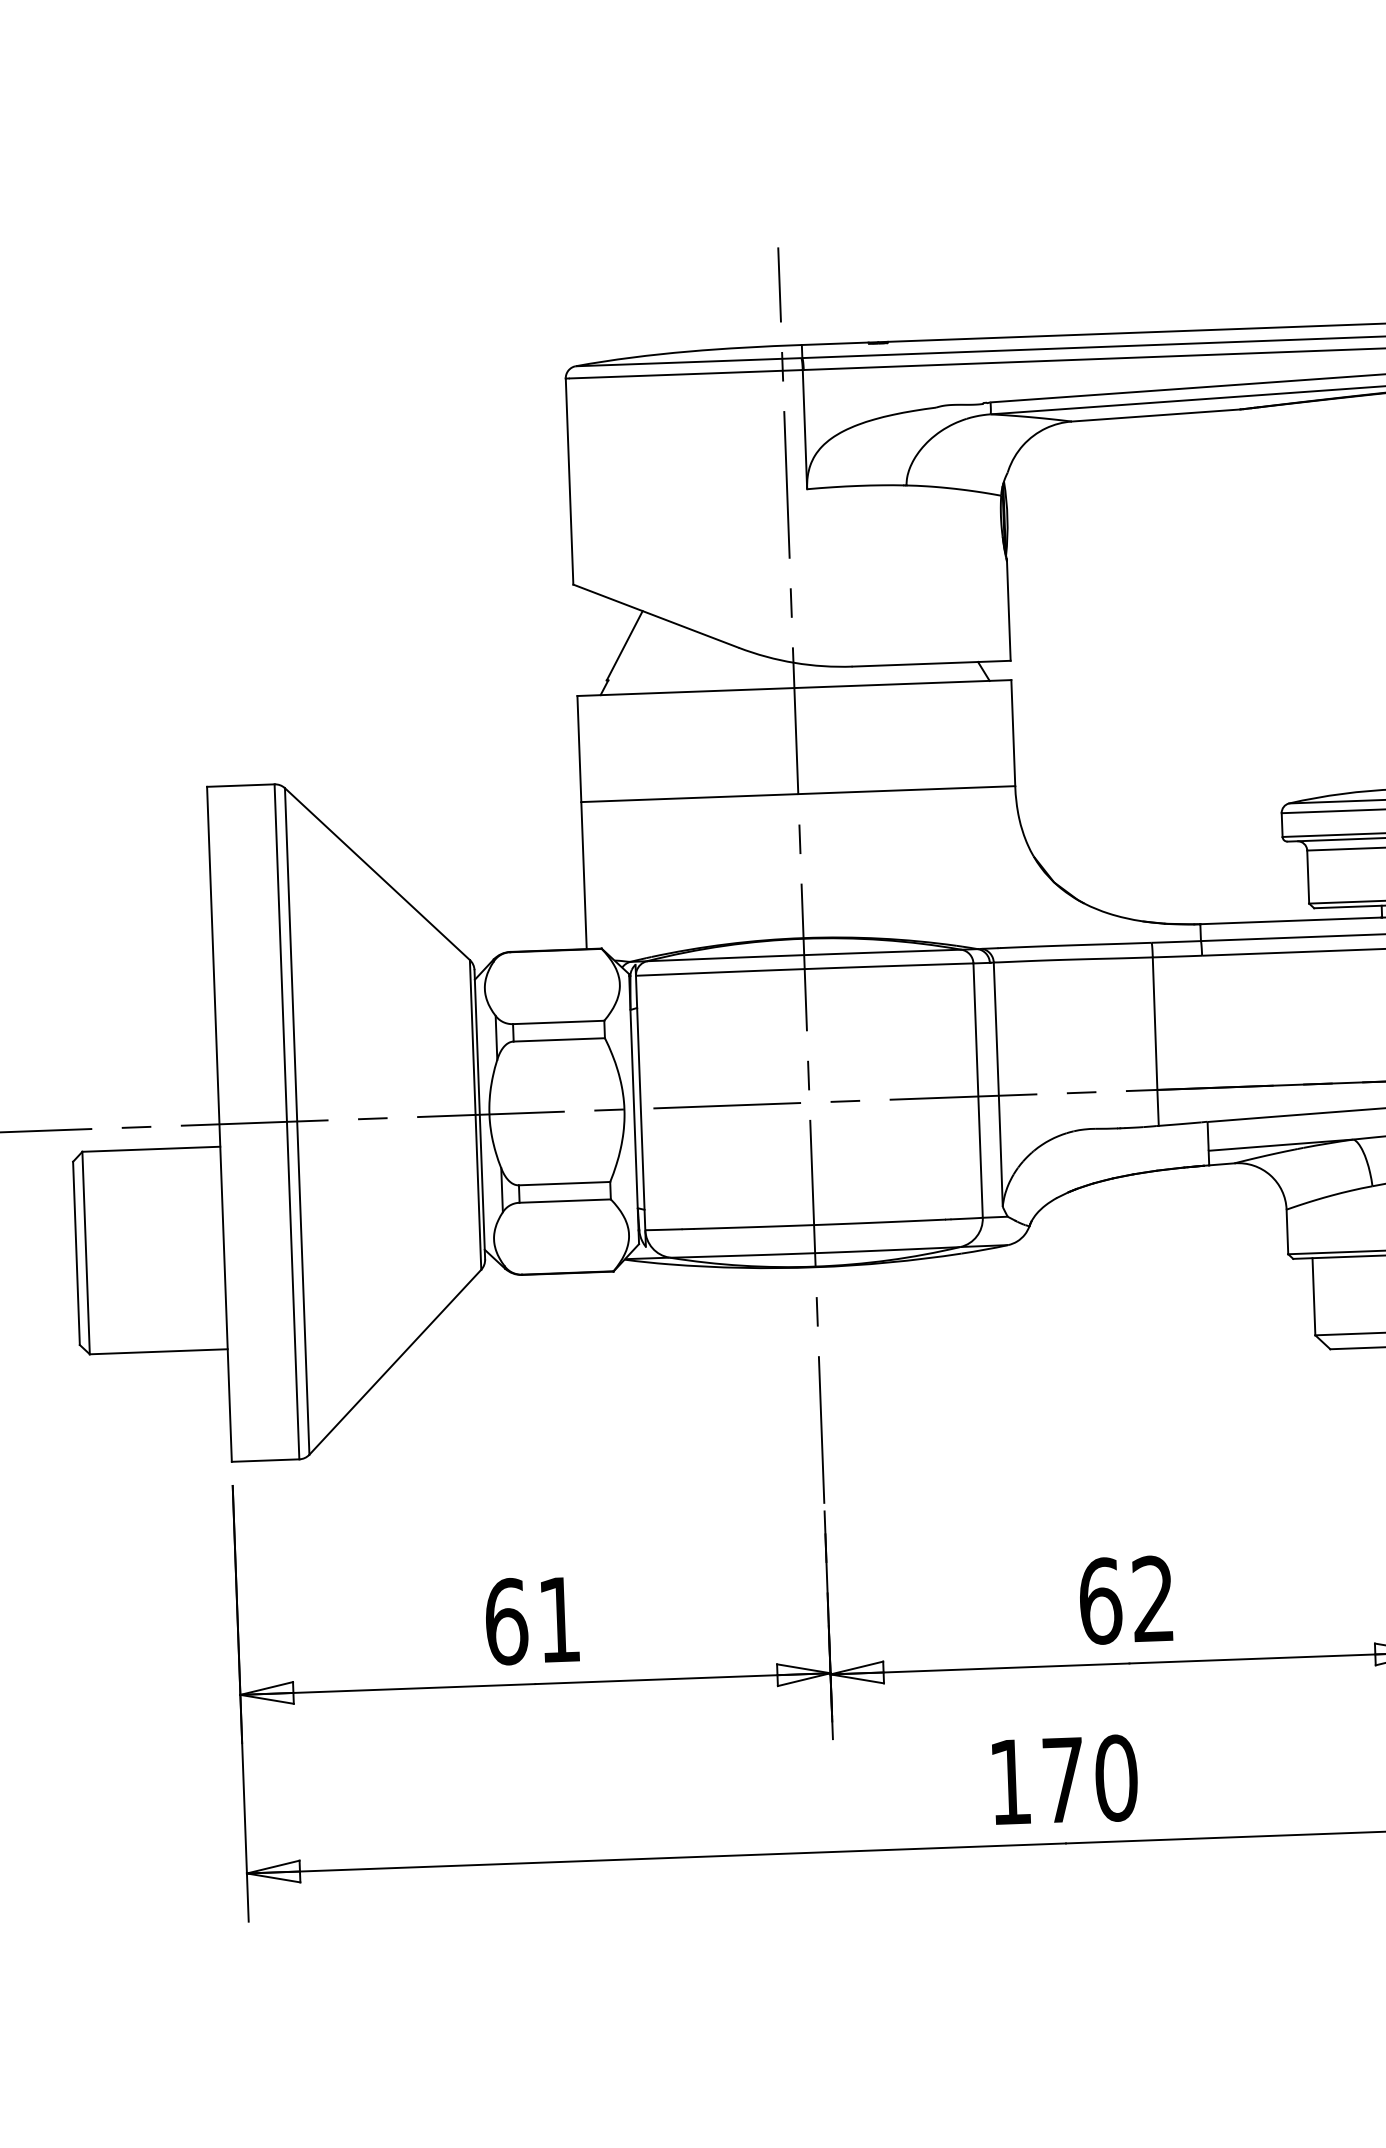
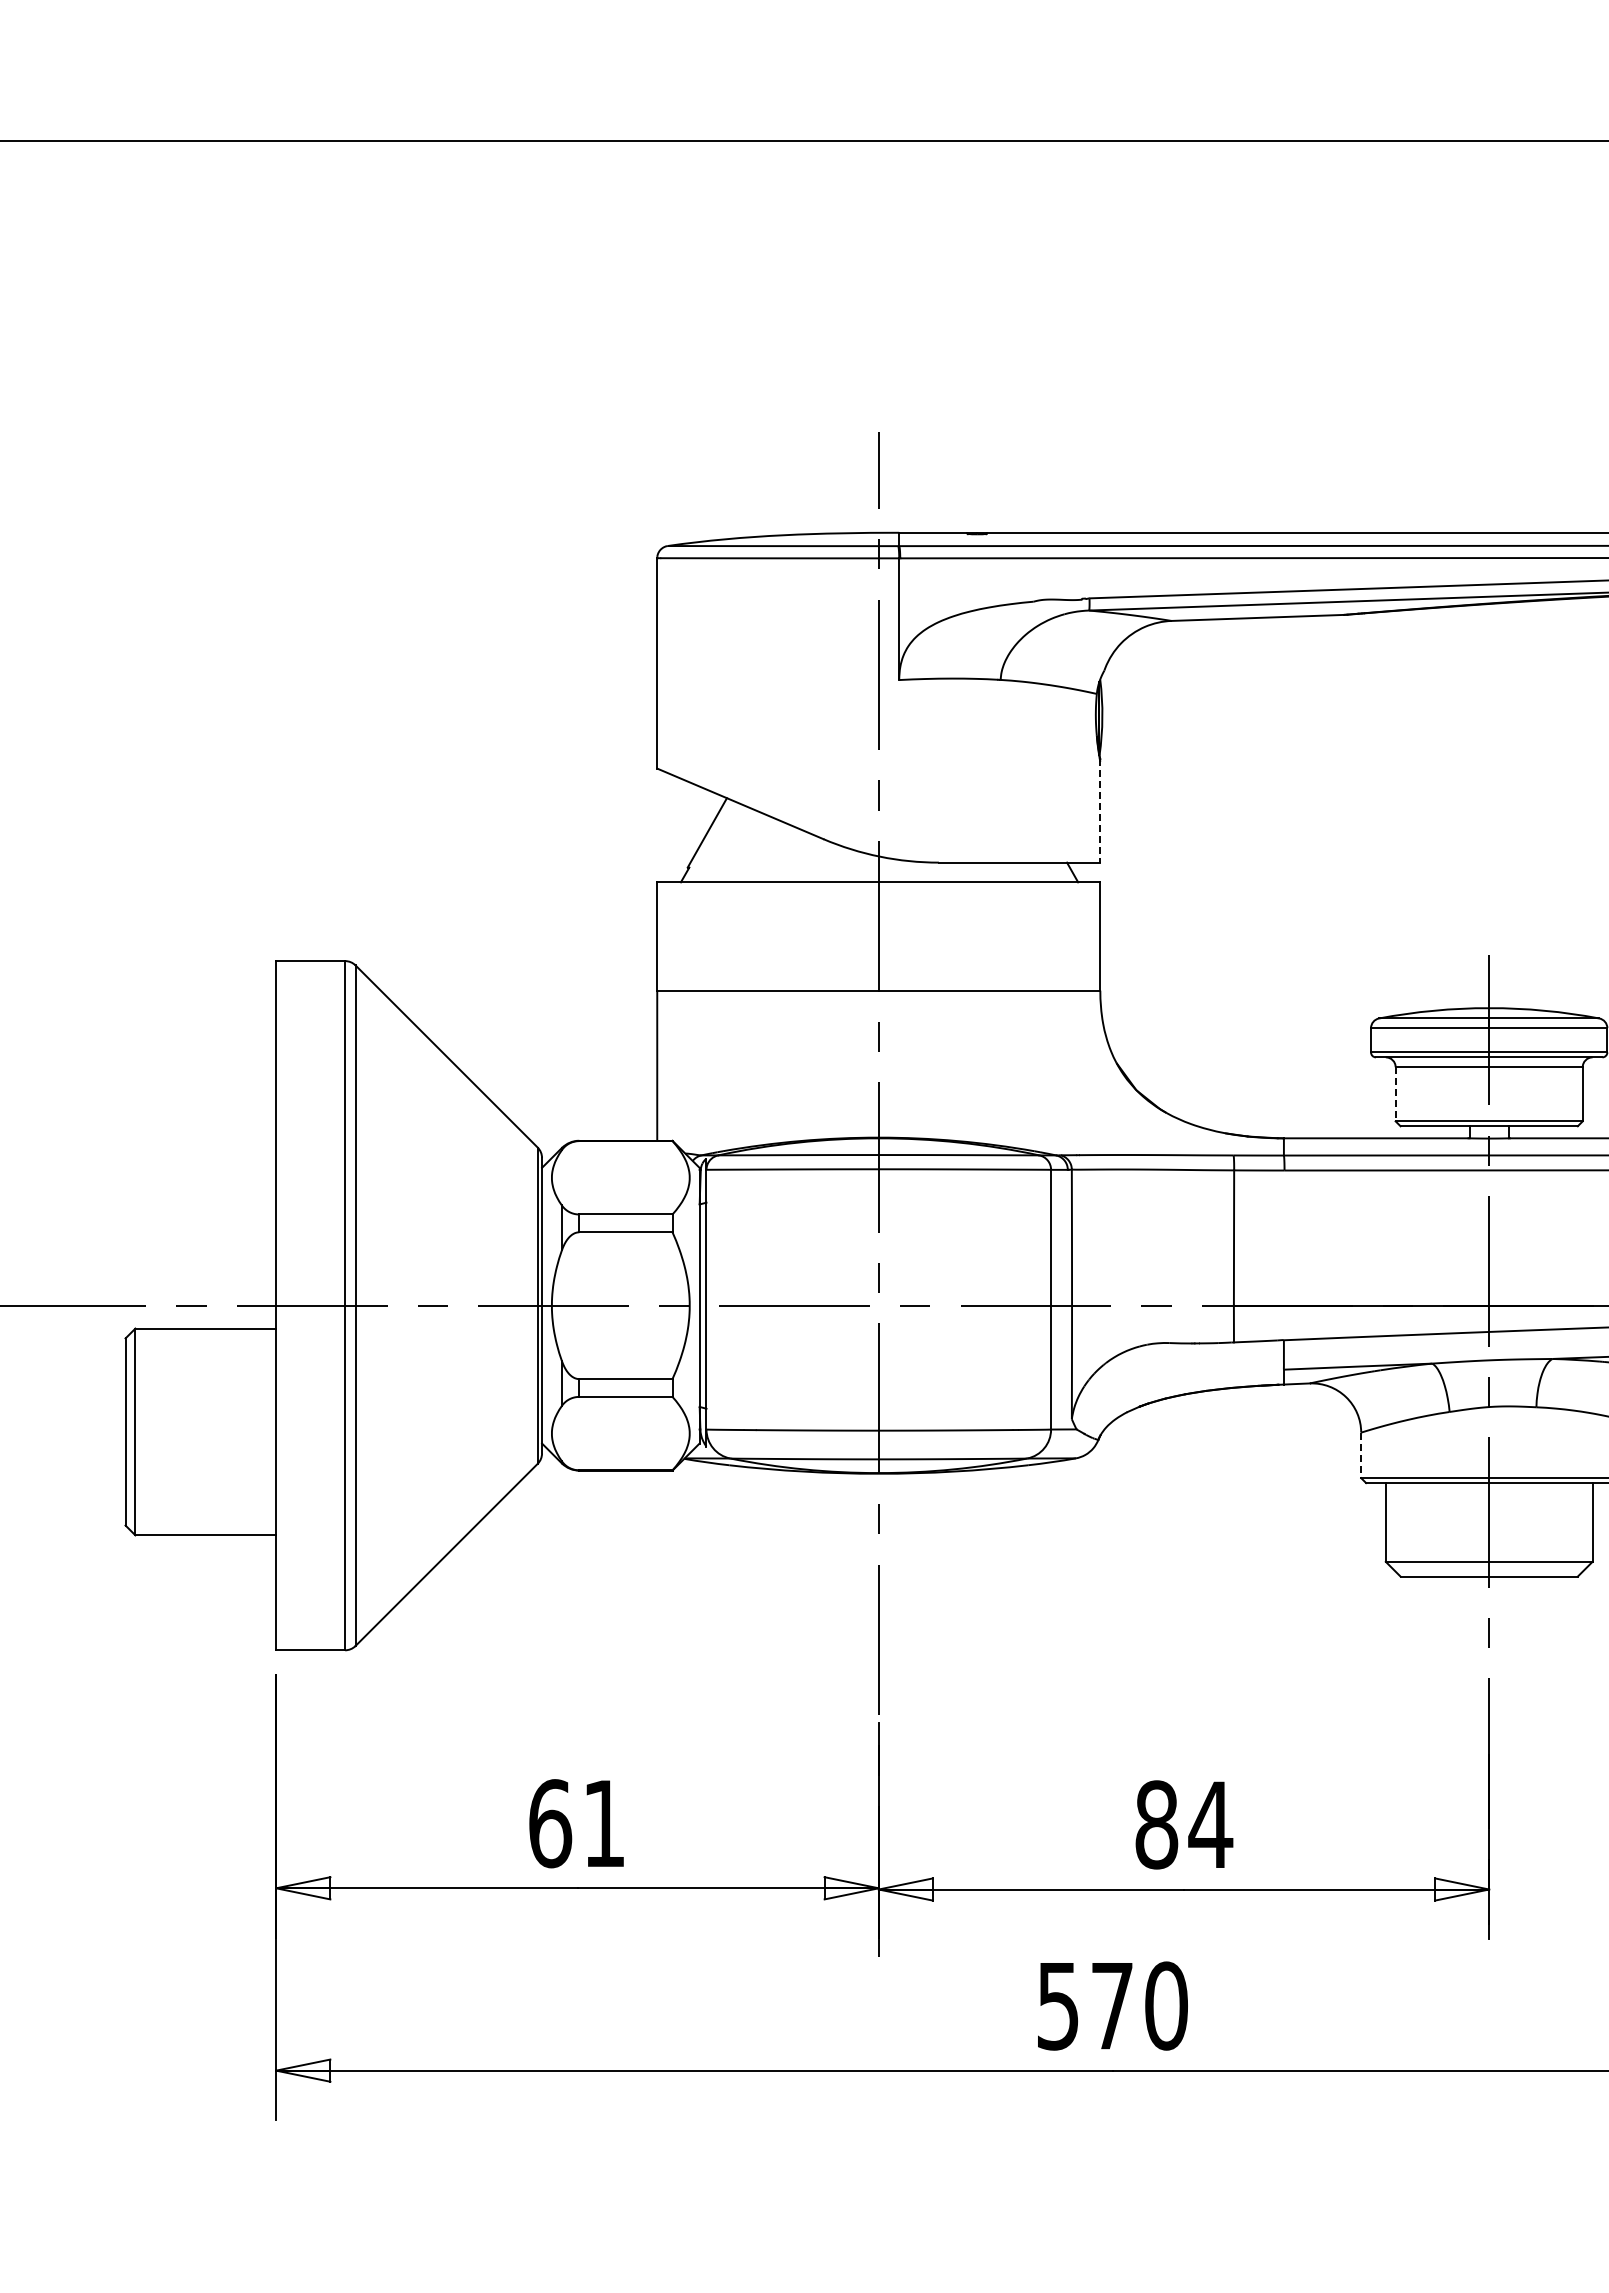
line: (1008, 609) -> (1100, 810), solid -> dashed
line: (1308, 877) -> (1395, 1094), solid -> dashed
line: (1287, 1232) -> (1361, 1455), solid -> dashed
text: (1127, 1599) -> (1184, 1824), 62 -> 84
text: (1010, 1782) -> (1058, 2006), 170 -> 570

